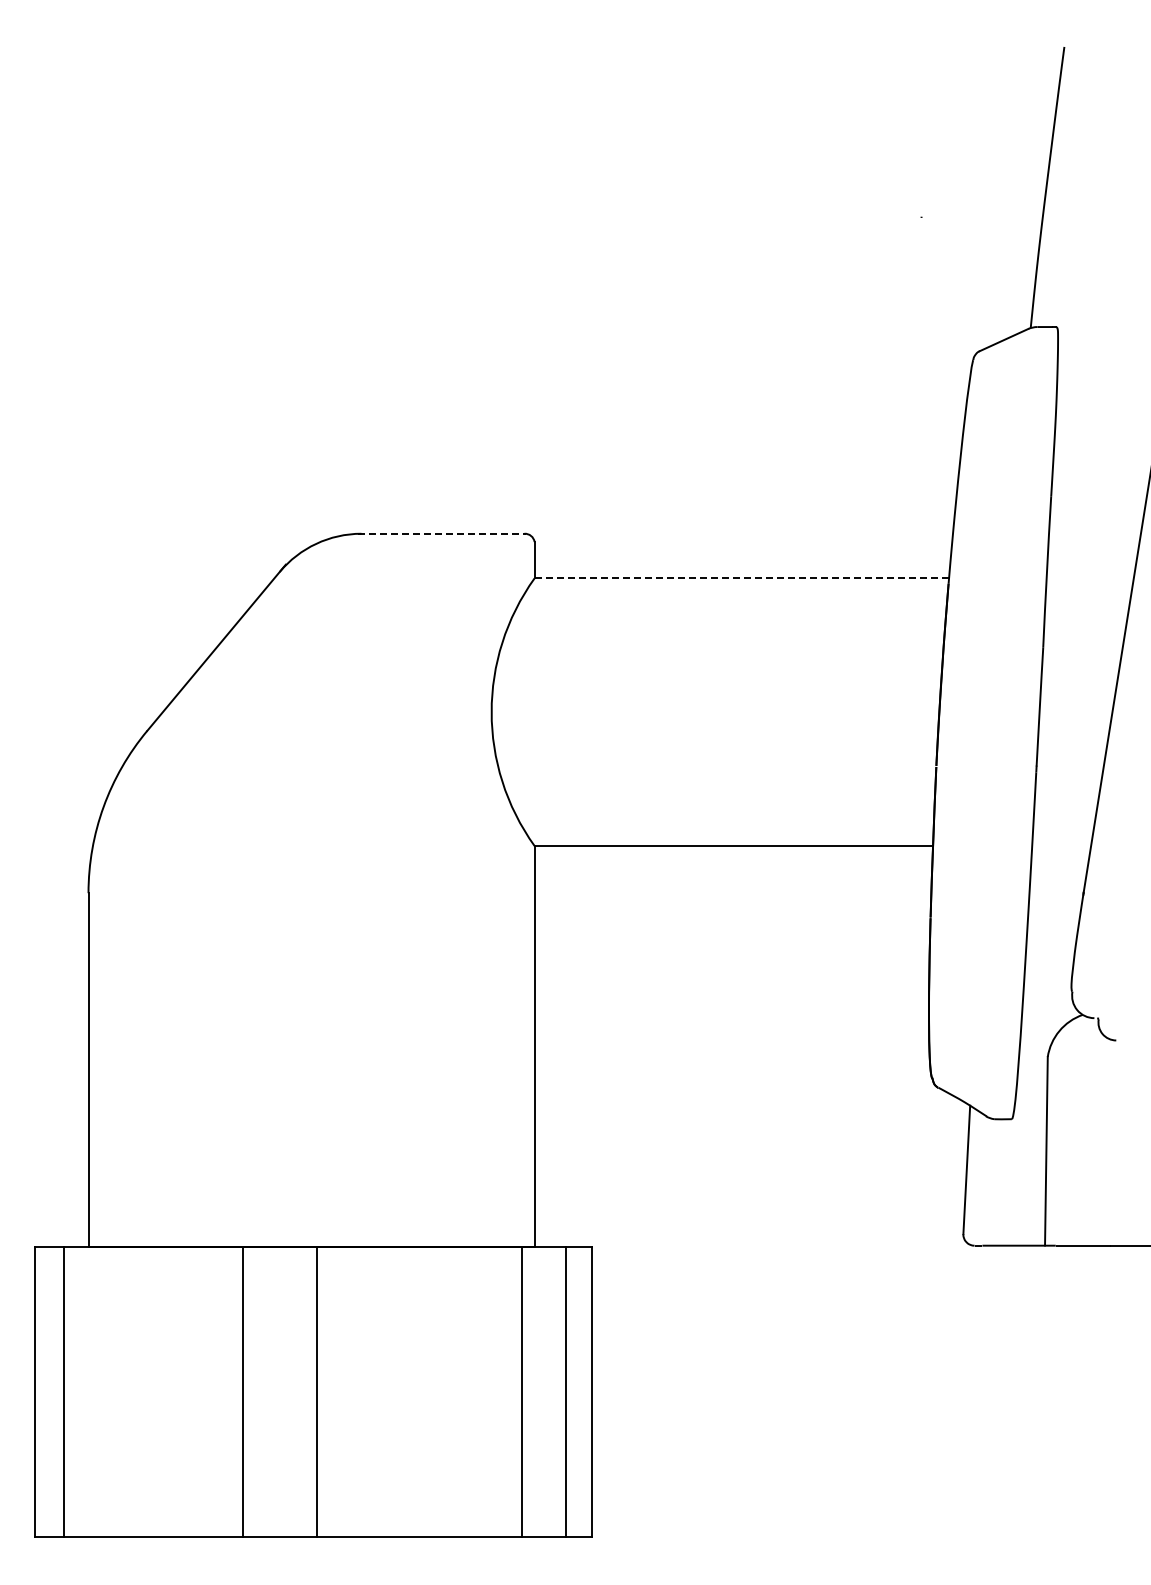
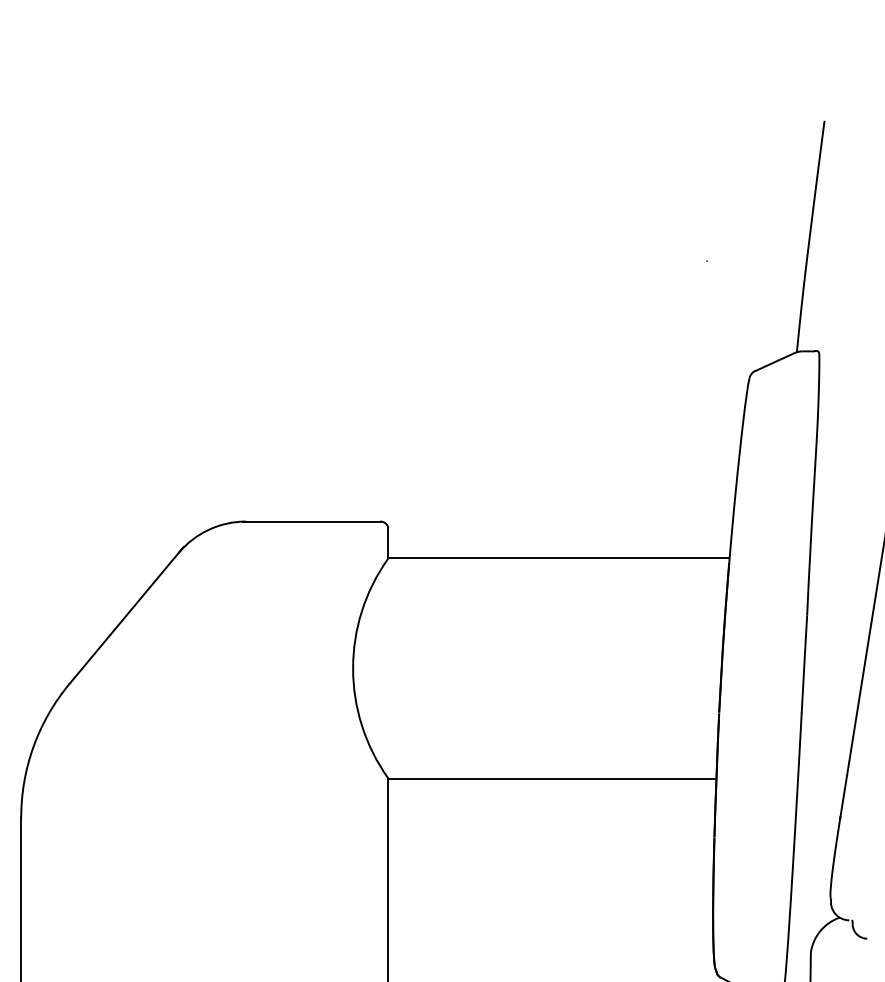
line: (441, 533) -> (311, 521), dashed -> solid
line: (741, 578) -> (558, 558), dashed -> solid

